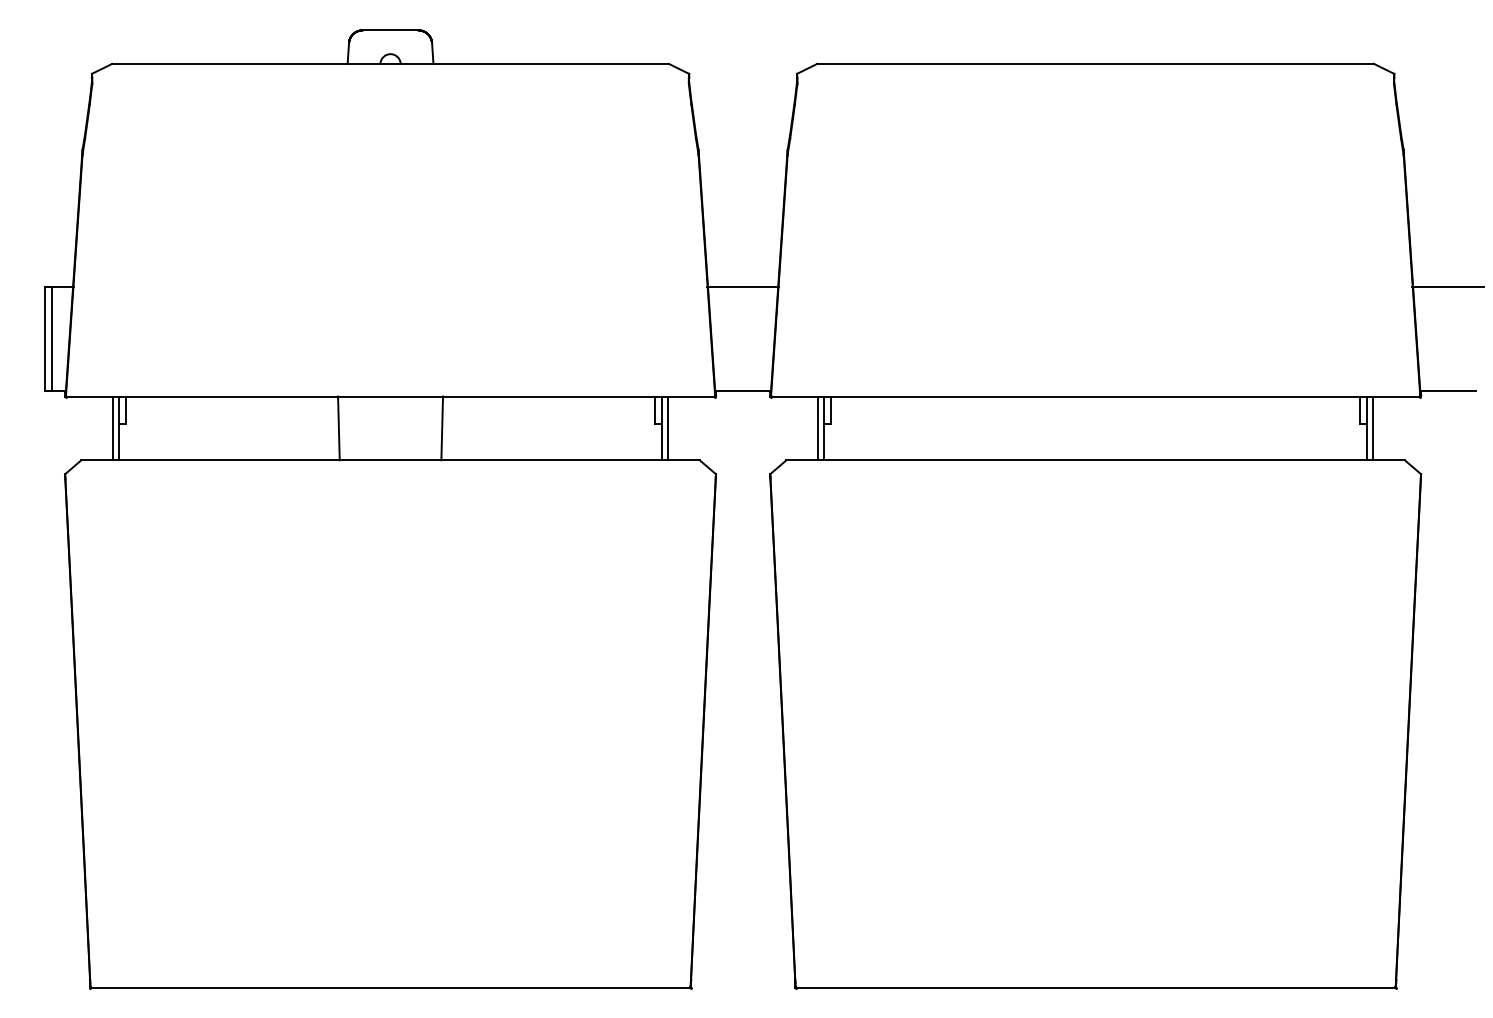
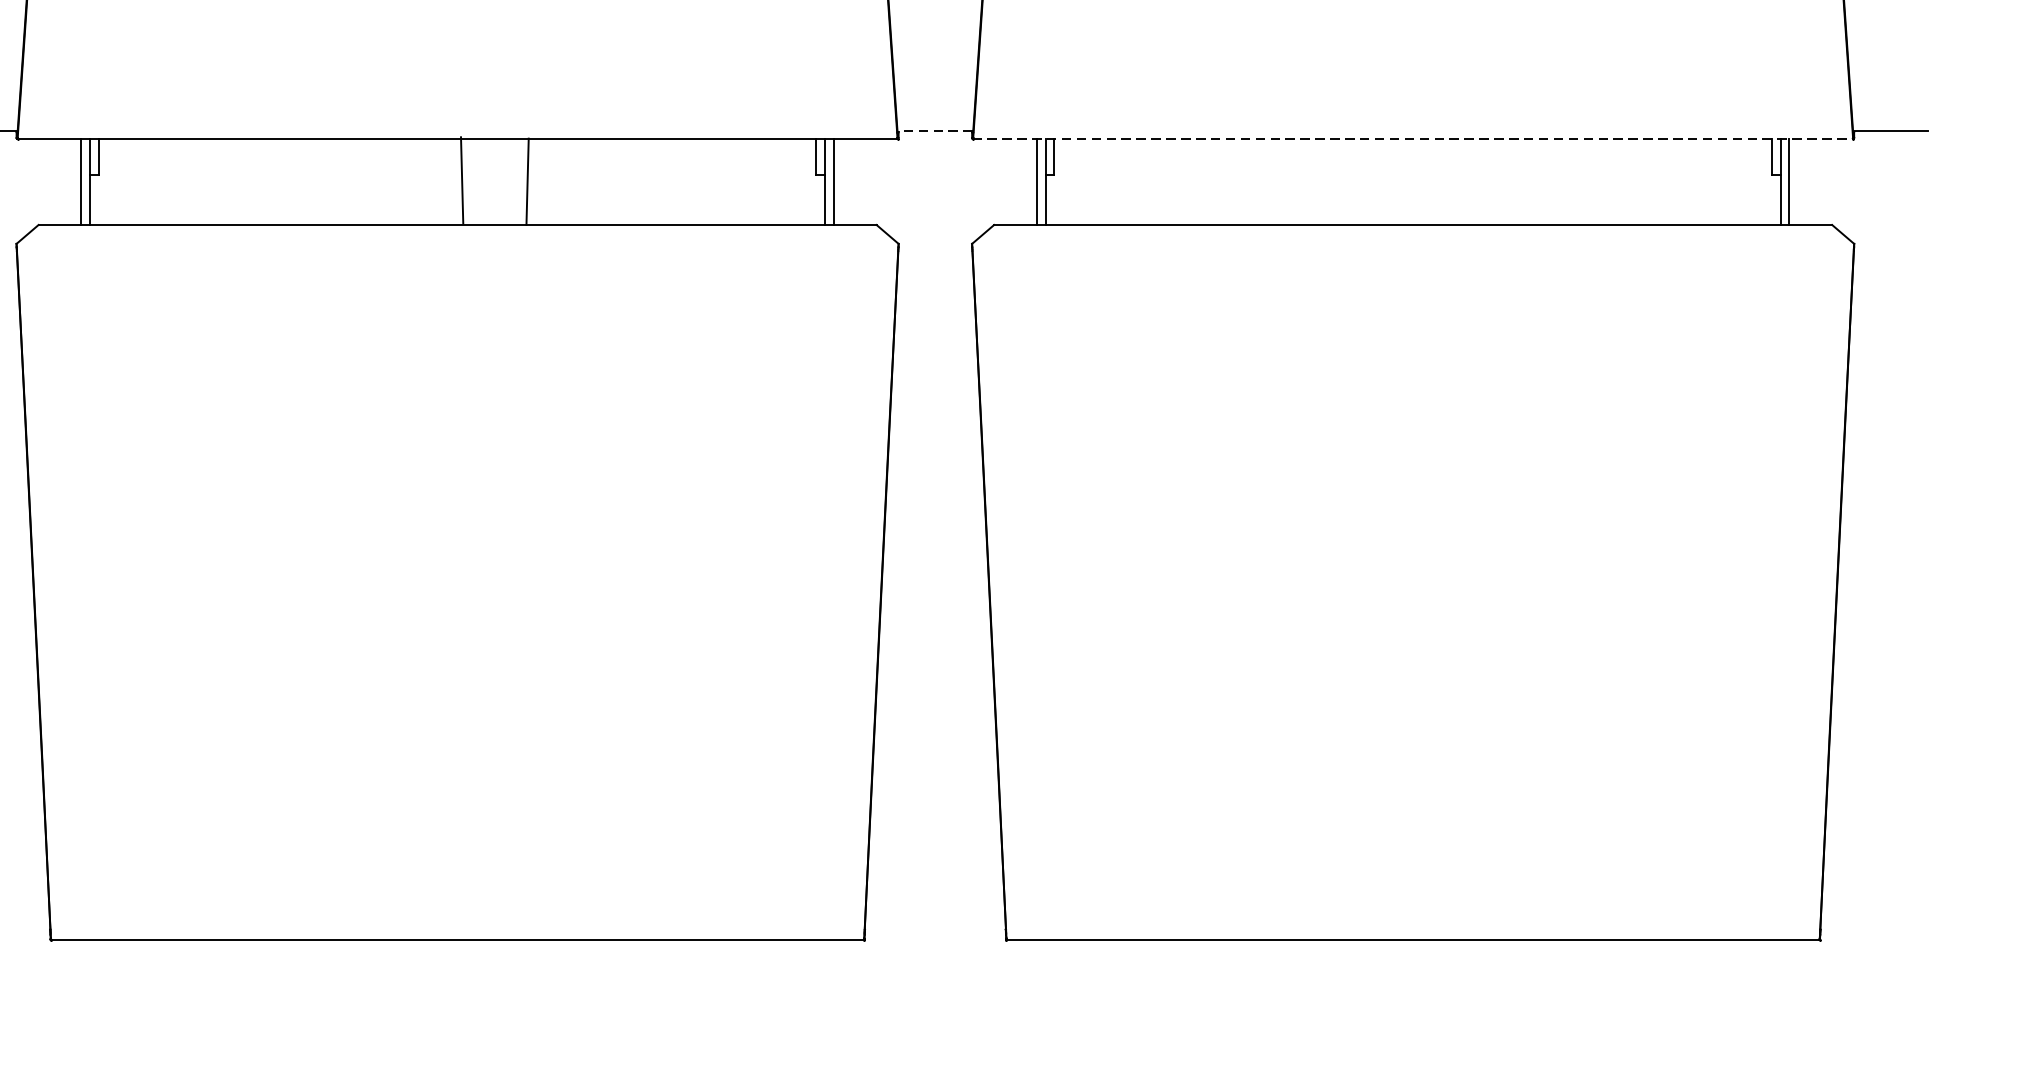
line: (743, 390) -> (935, 130), solid -> dashed
line: (1096, 396) -> (1414, 138), solid -> dashed
line: (338, 428) -> (461, 180), moved

